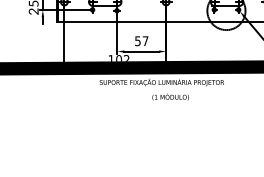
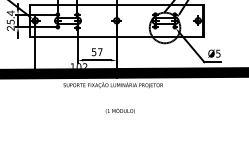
text: (169, 96) -> (119, 110), moved

